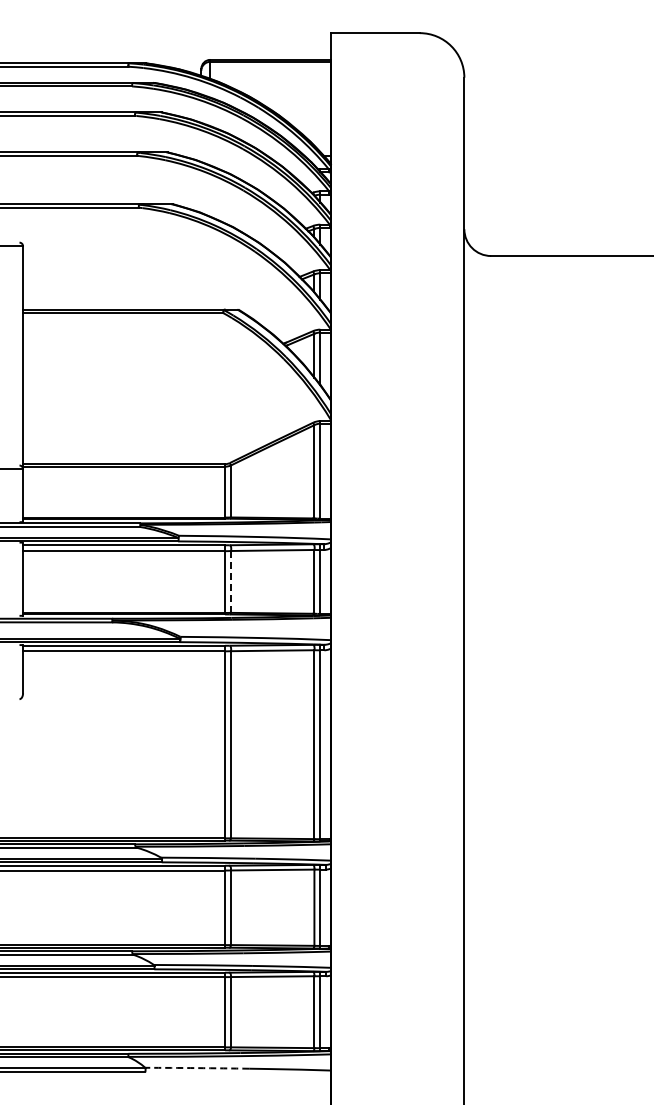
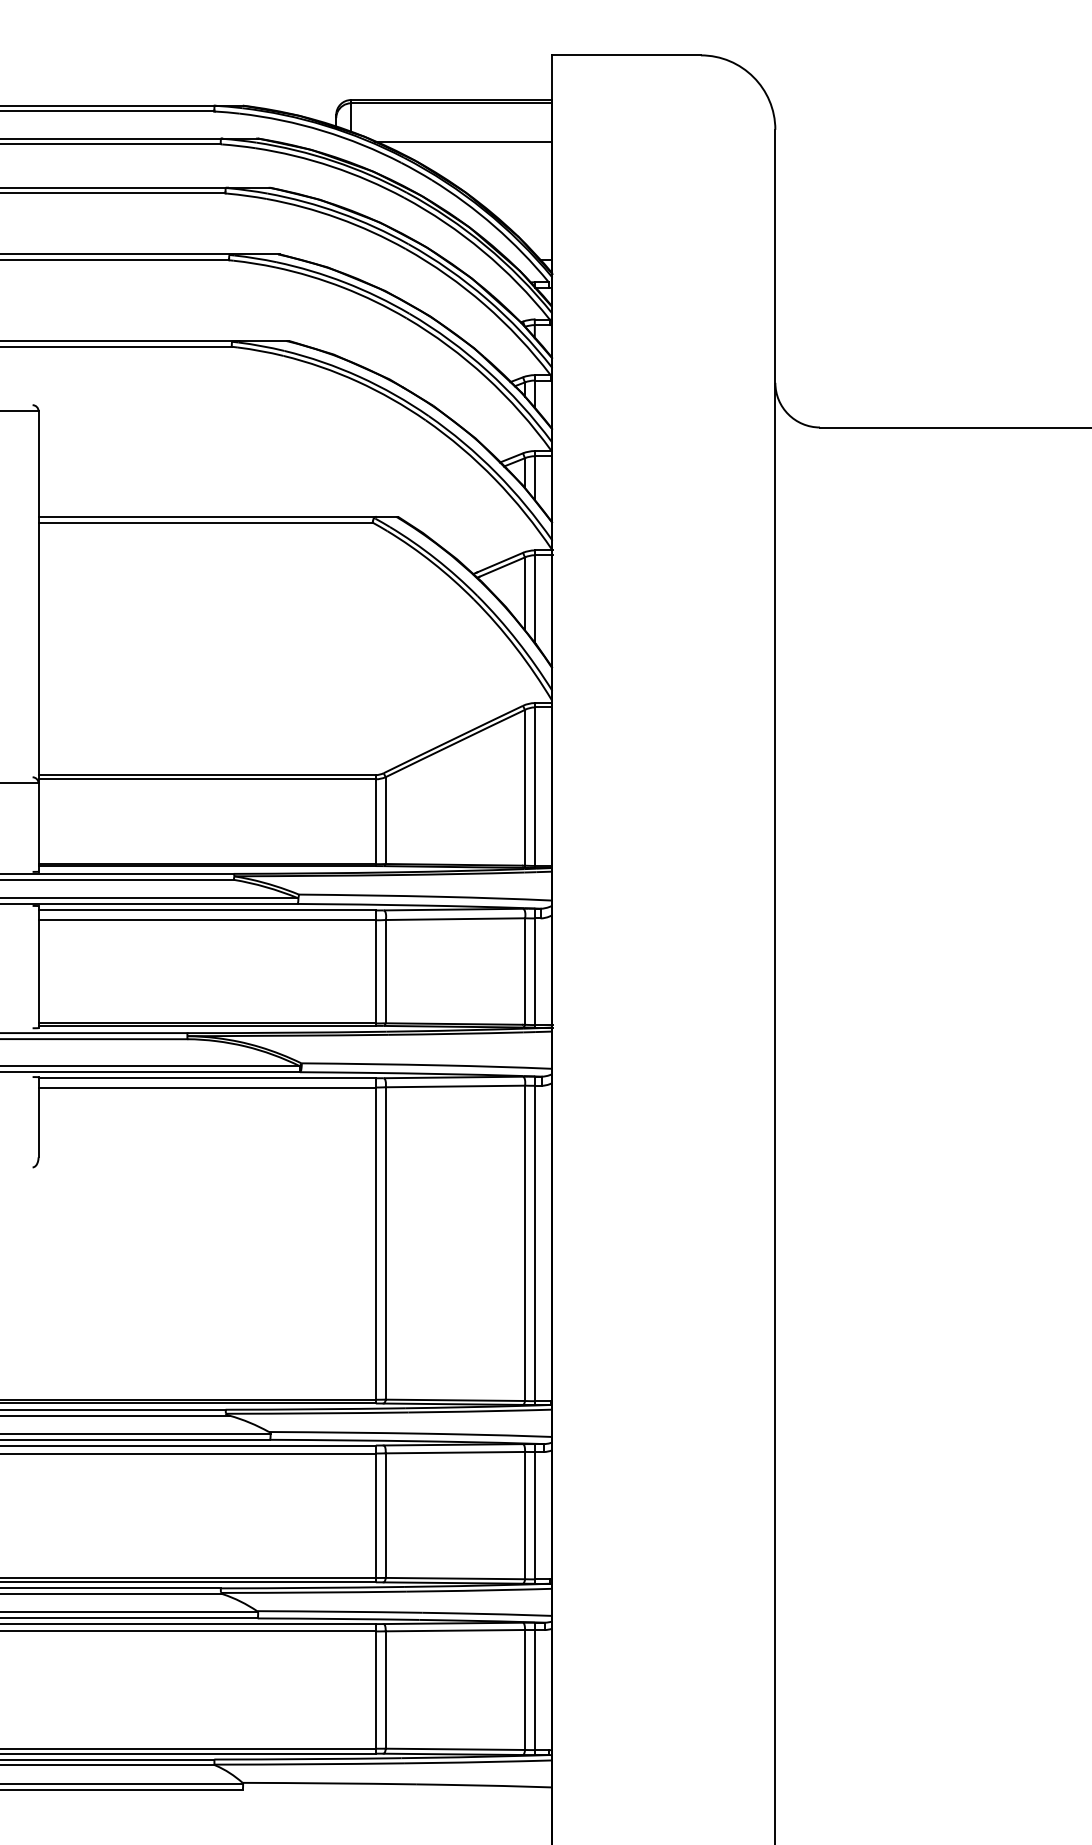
line: (277, 84) -> (463, 141), added
line: (230, 581) -> (384, 970), dashed -> solid
arc: (197, 1068) -> (329, 1784), dashed -> solid

